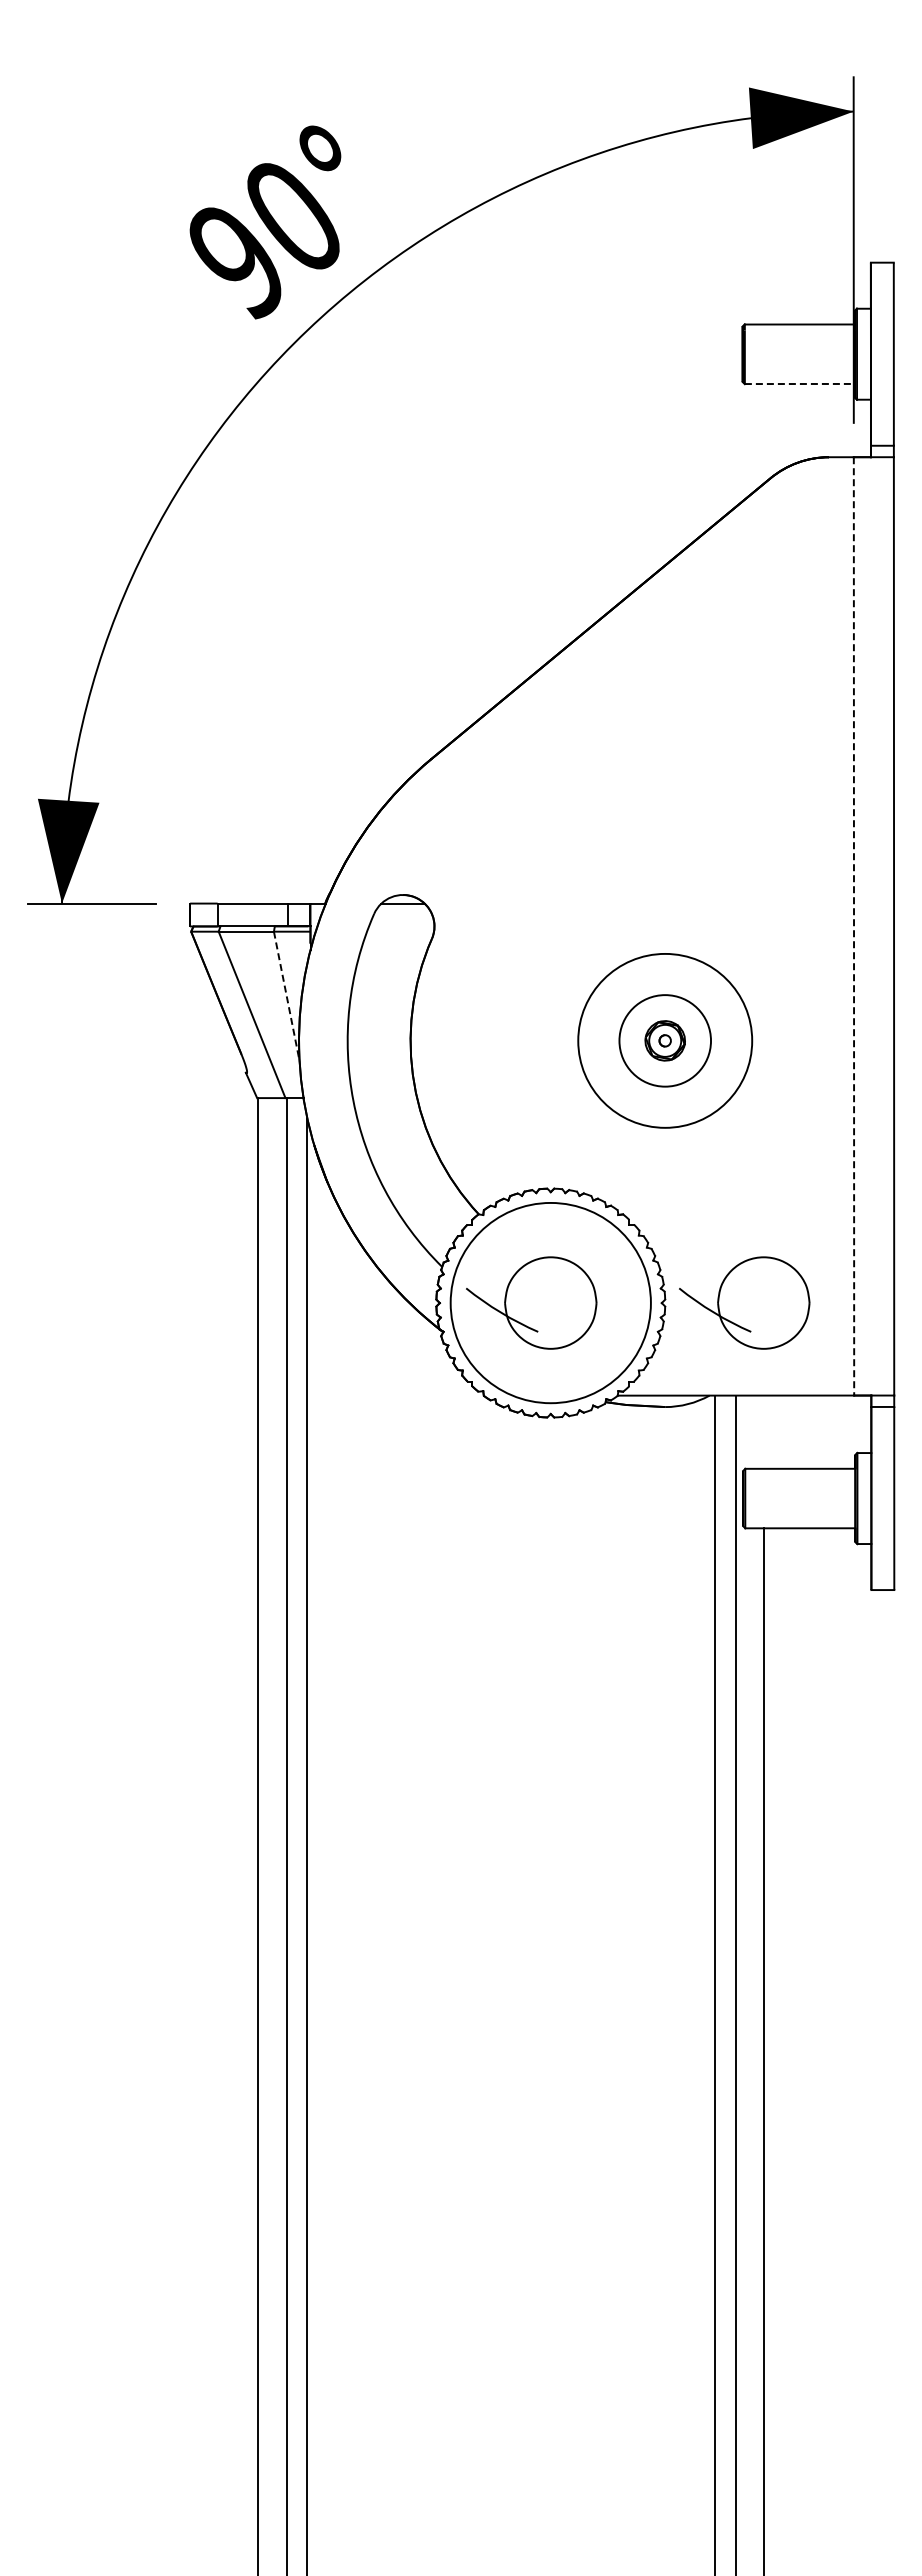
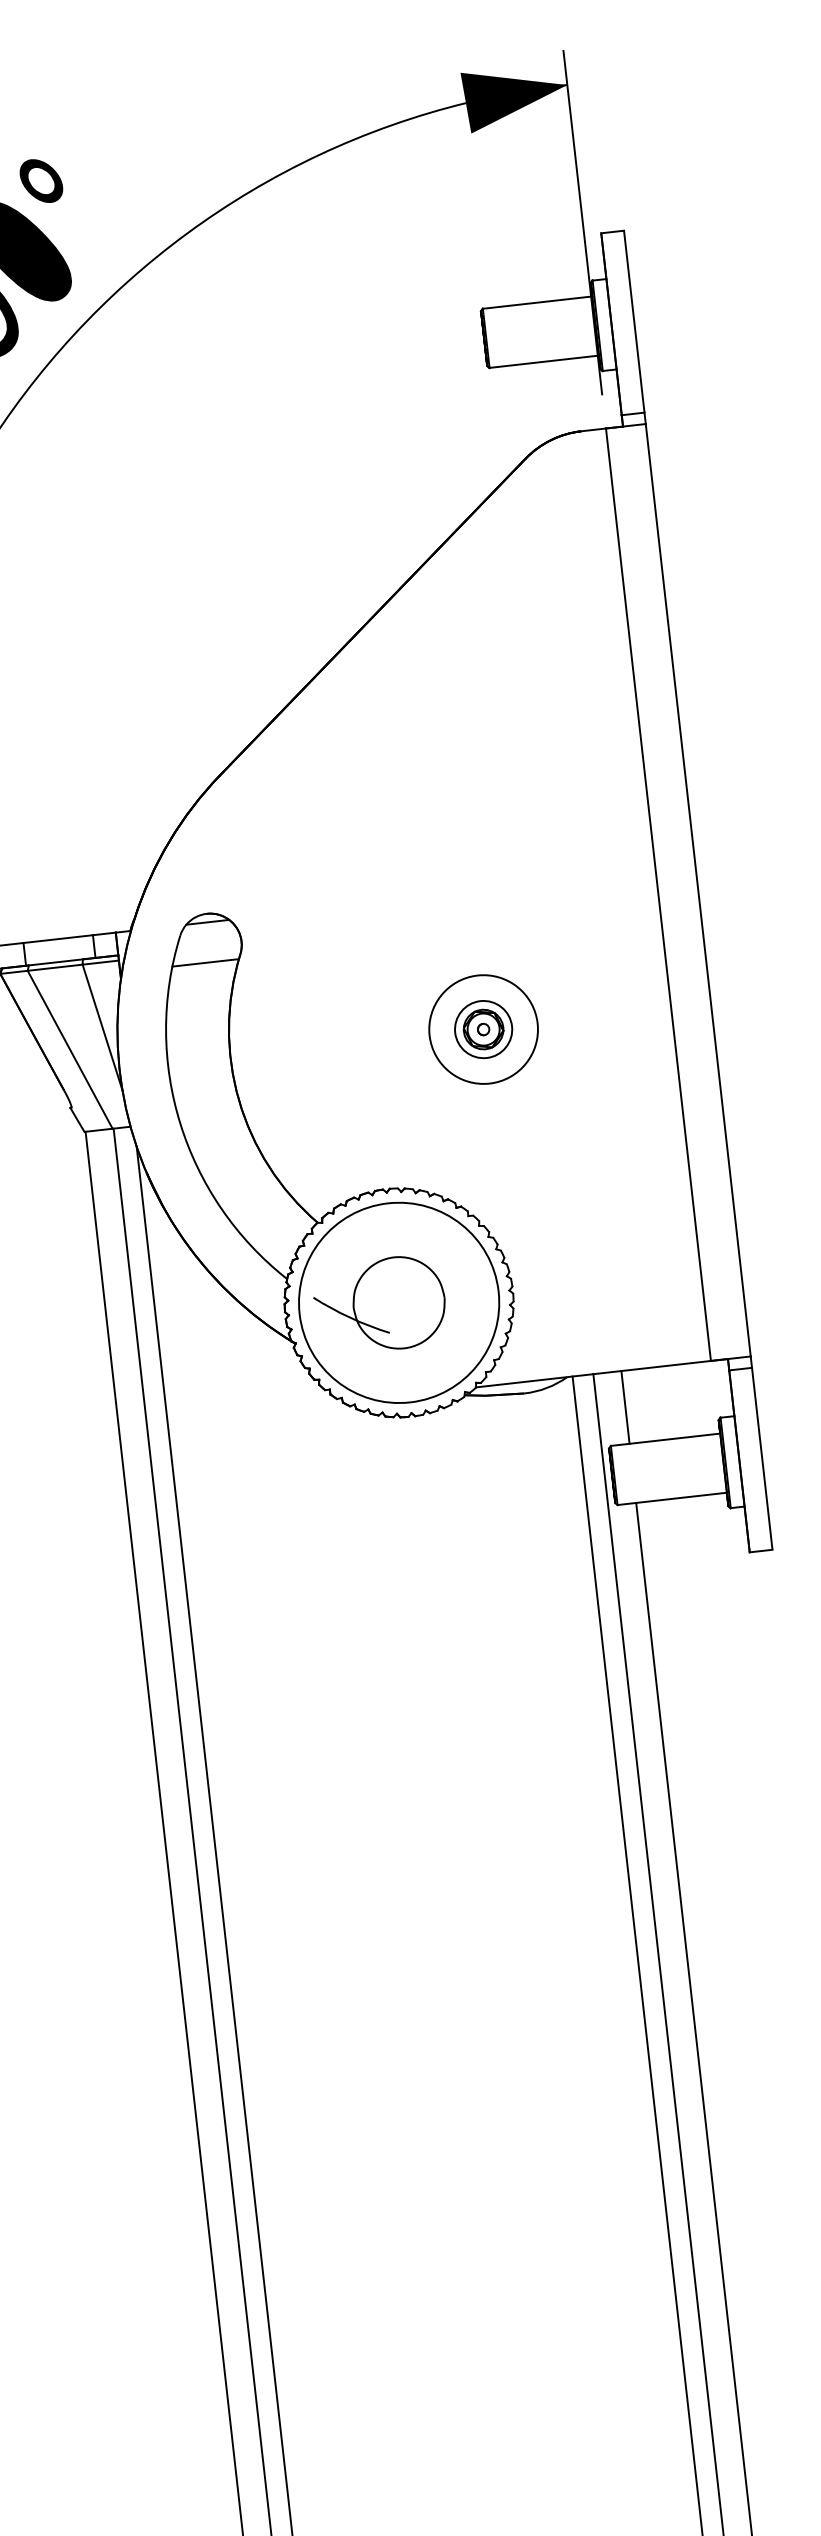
line: (800, 384) -> (544, 362), dashed -> solid
line: (854, 926) -> (658, 894), dashed -> solid
line: (395, 943) -> (204, 962), added
line: (286, 996) -> (102, 1027), dashed -> solid
circle: (664, 1040) -> (482, 1029), size x0.62
circle: (664, 1040) -> (482, 1029), size x0.62
part: (744, 1302) -> (591, 1280), removed
line: (764, 1431) -> (625, 1406), added

